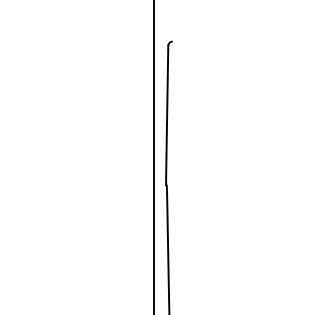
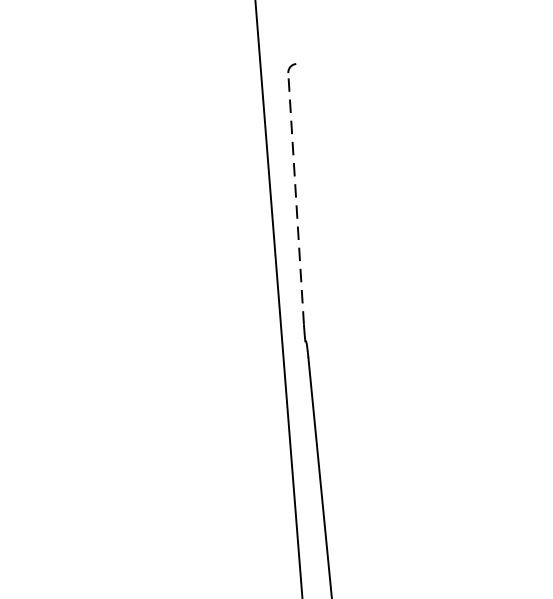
line: (167, 110) -> (296, 197), solid -> dashed

